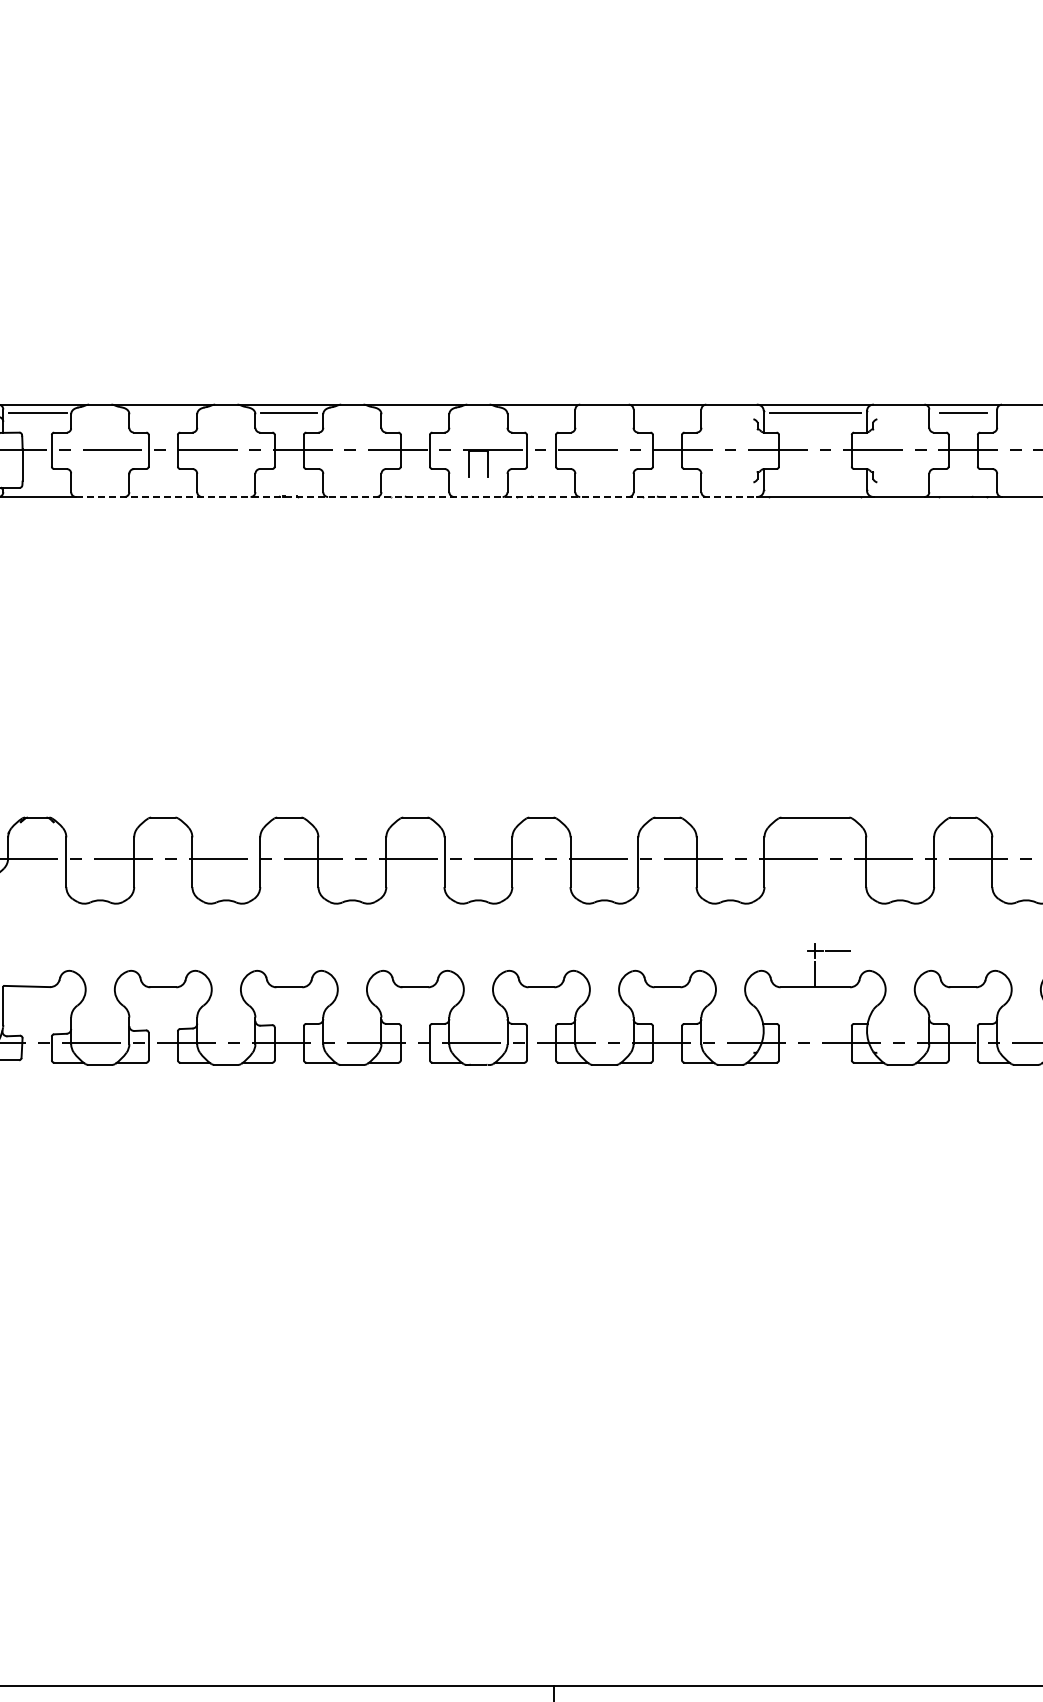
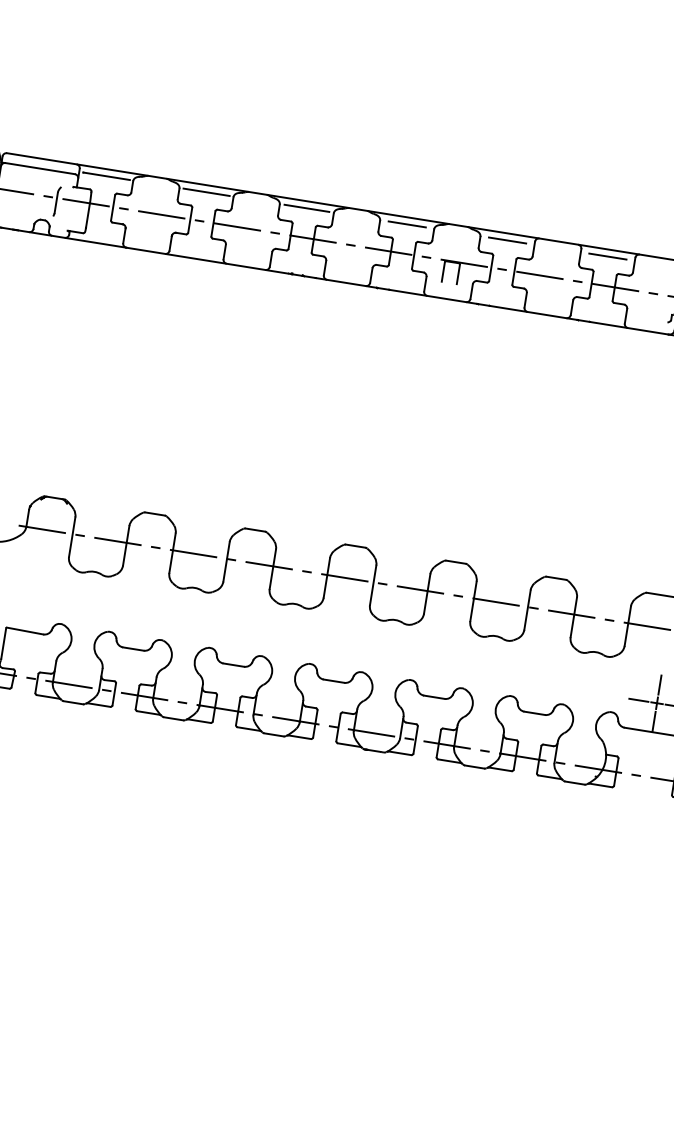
line: (163, 413) -> (206, 192), added
line: (415, 413) -> (407, 224), added
line: (541, 413) -> (507, 240), added
line: (667, 413) -> (607, 256), added
line: (416, 497) -> (397, 291), dashed -> solid
line: (815, 927) -> (660, 684), added
line: (792, 950) -> (638, 699), added

